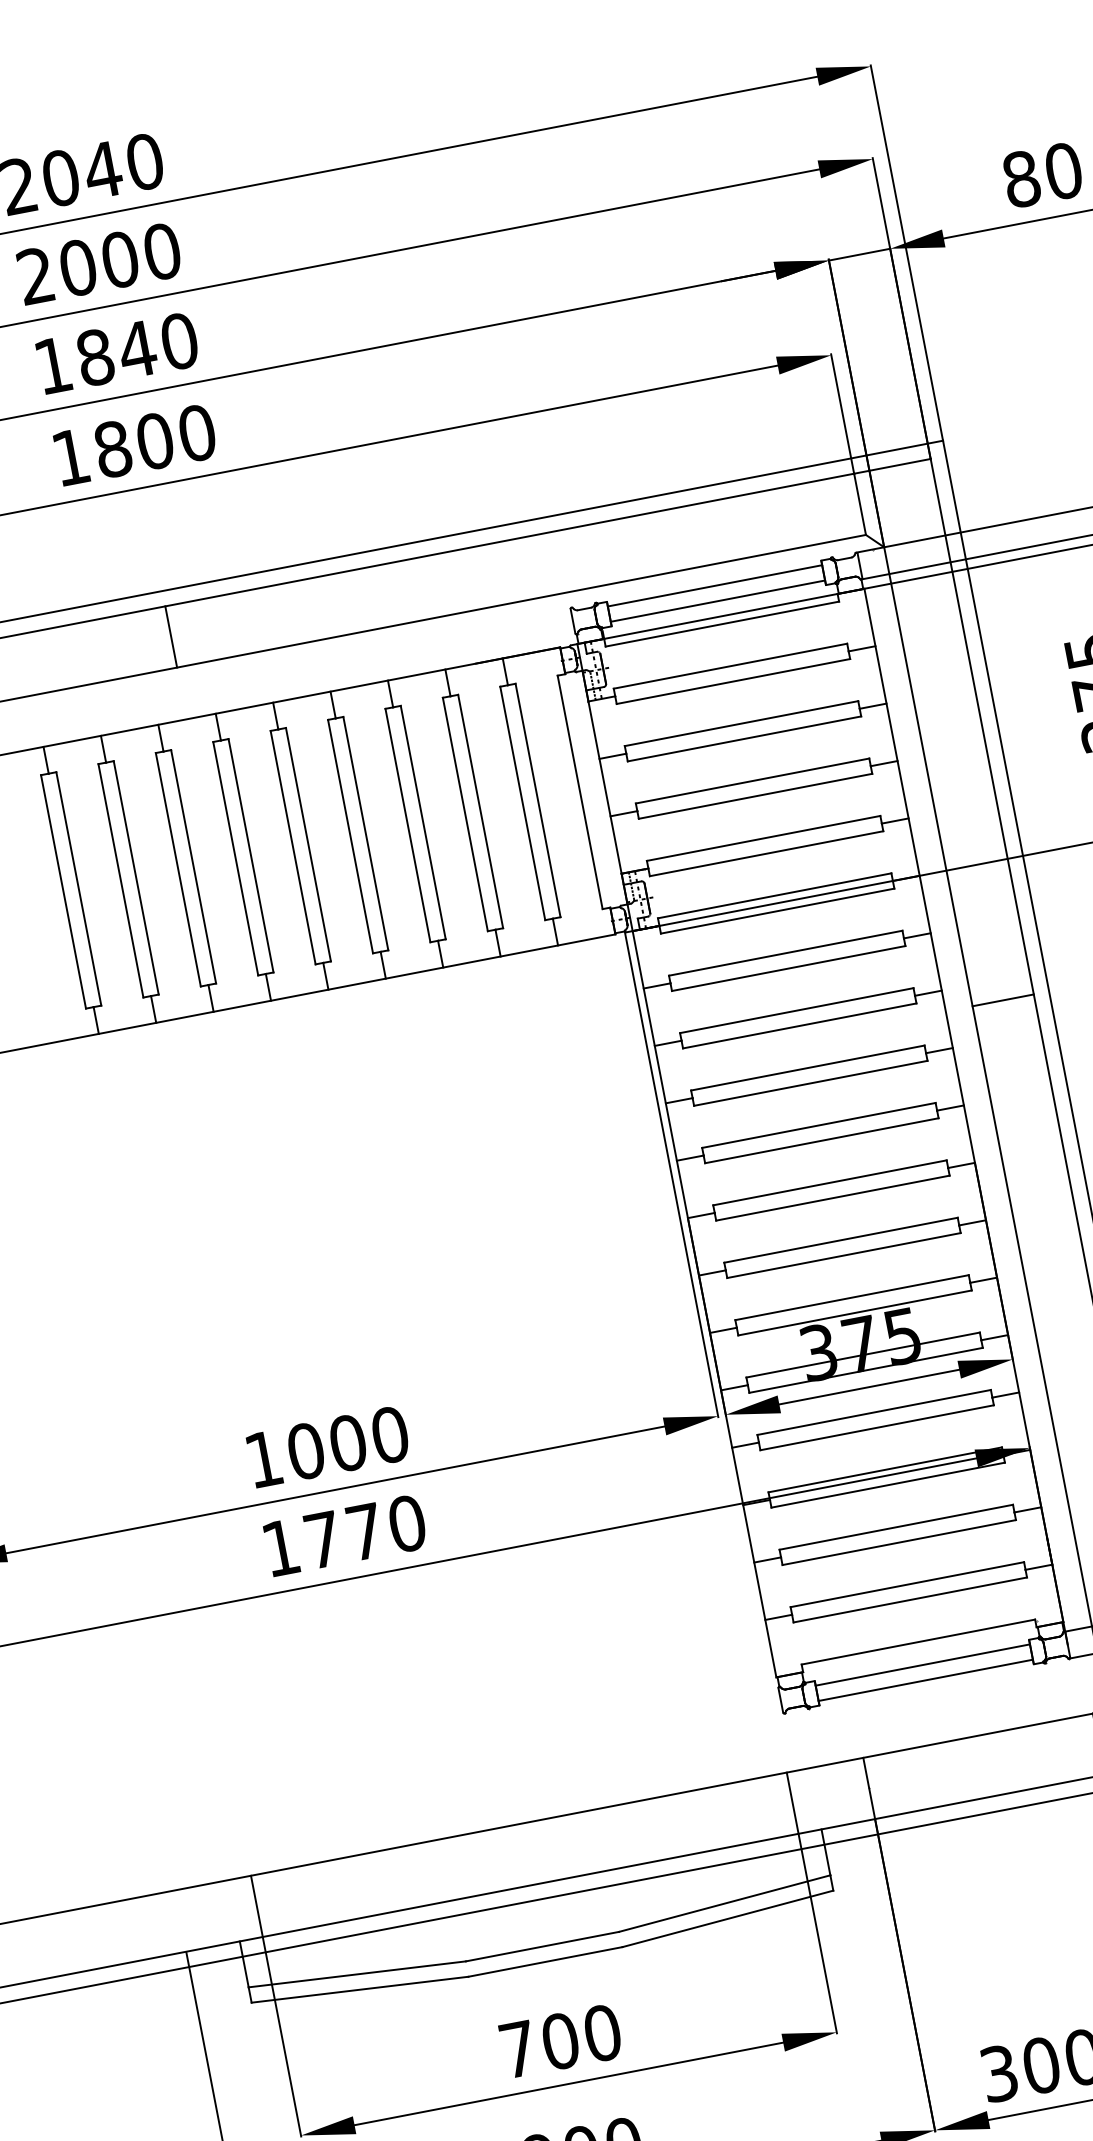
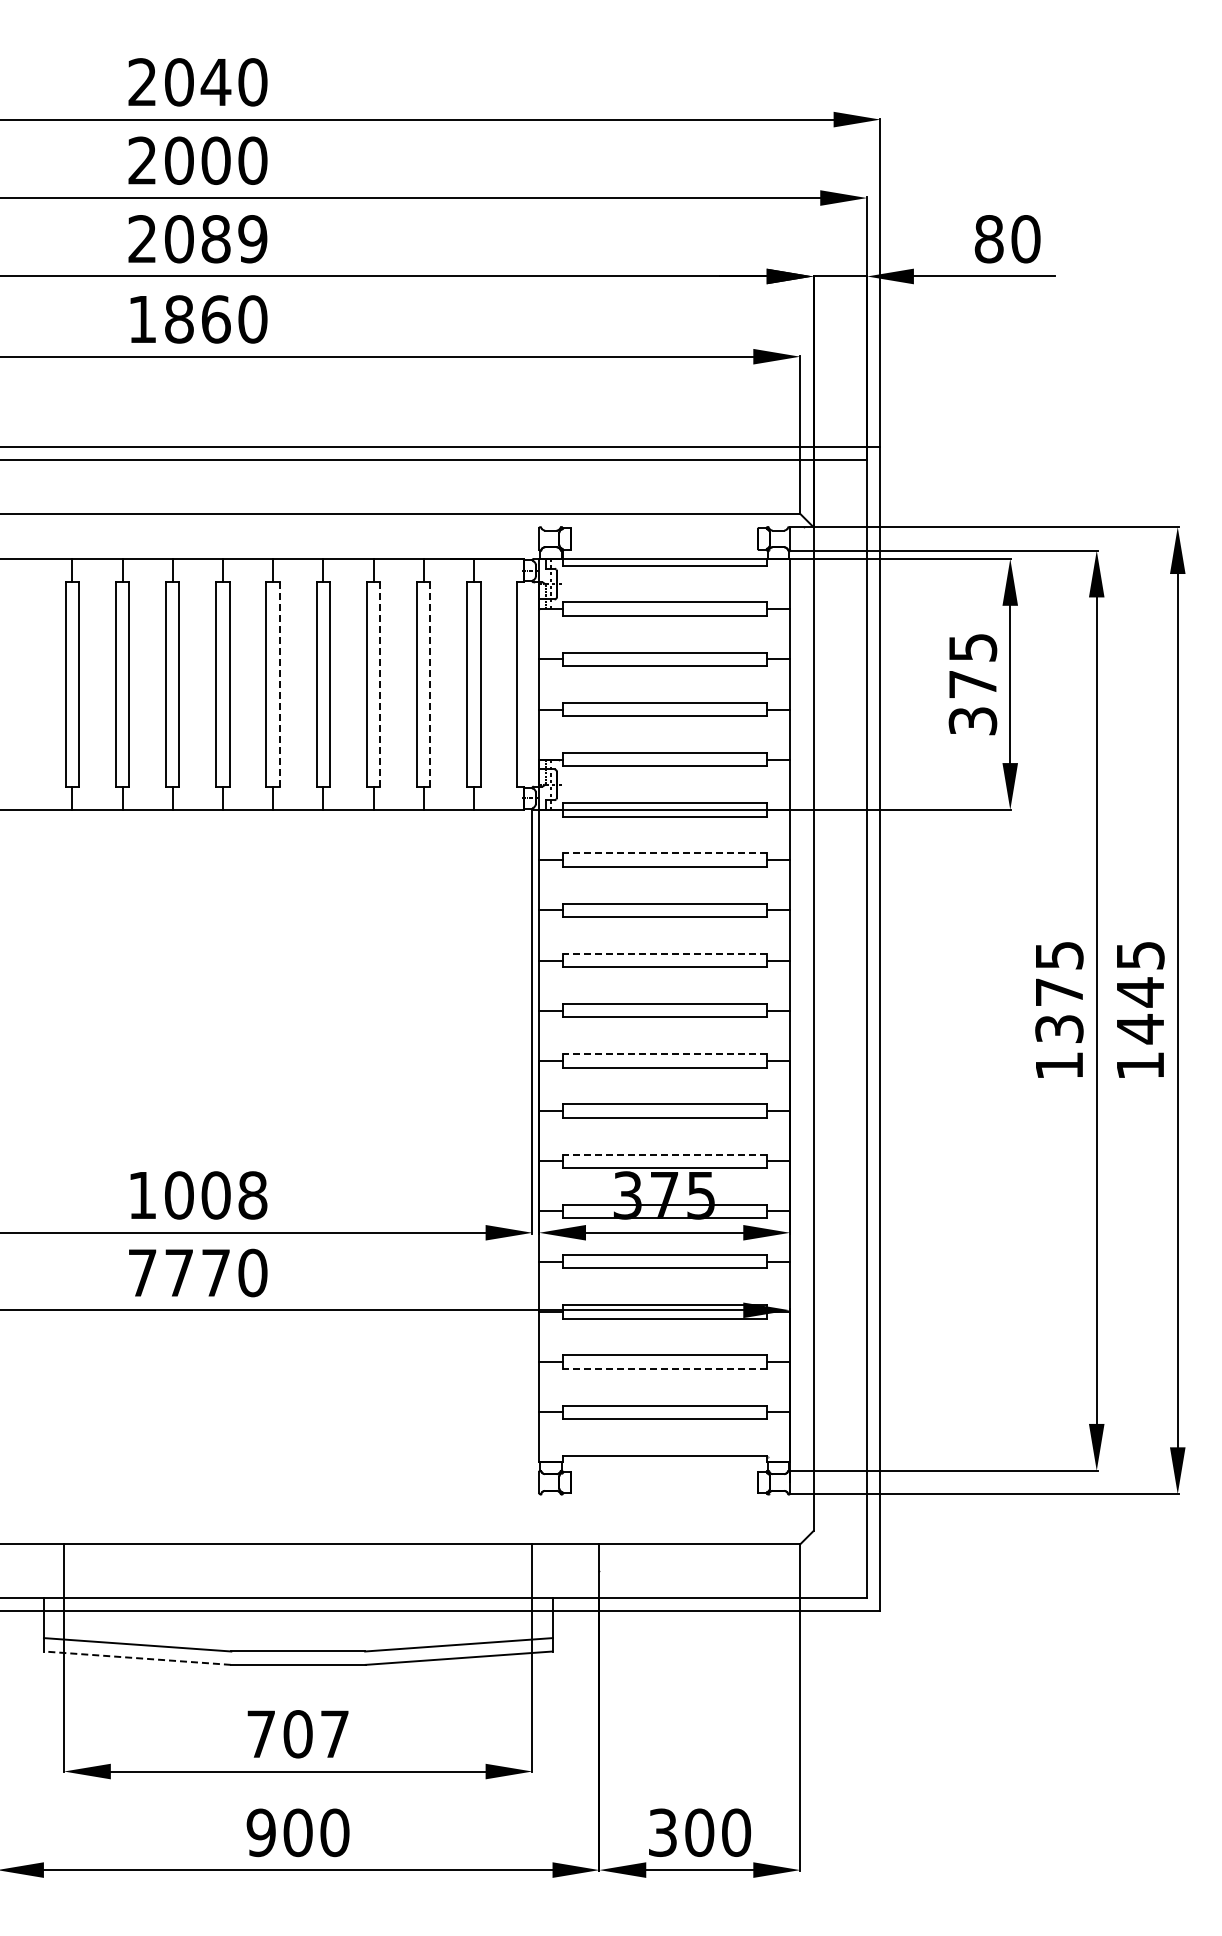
text: (116, 353) -> (197, 239), 1840 -> 2089
text: (154, 441) -> (215, 319), 1800 -> 1860
line: (714, 586) -> (664, 532), removed
line: (717, 601) -> (664, 545), removed
line: (170, 636) -> (197, 486), removed
line: (480, 811) -> (430, 684), solid -> dashed
line: (423, 822) -> (380, 684), solid -> dashed
line: (308, 844) -> (279, 684), solid -> dashed
line: (785, 953) -> (664, 853), solid -> dashed
line: (1003, 1000) -> (840, 928), removed
line: (807, 1067) -> (664, 953), solid -> dashed
line: (829, 1183) -> (664, 1054), solid -> dashed
line: (851, 1297) -> (664, 1154), solid -> dashed
text: (389, 1435) -> (252, 1195), 1000 -> 1008
line: (899, 1542) -> (664, 1368), solid -> dashed
text: (280, 1547) -> (142, 1272), 1770 -> 7770
line: (922, 1664) -> (664, 1475), removed
line: (925, 1680) -> (664, 1489), removed
line: (360, 1990) -> (137, 1658), solid -> dashed
text: (602, 2033) -> (334, 1734), 700 -> 707

